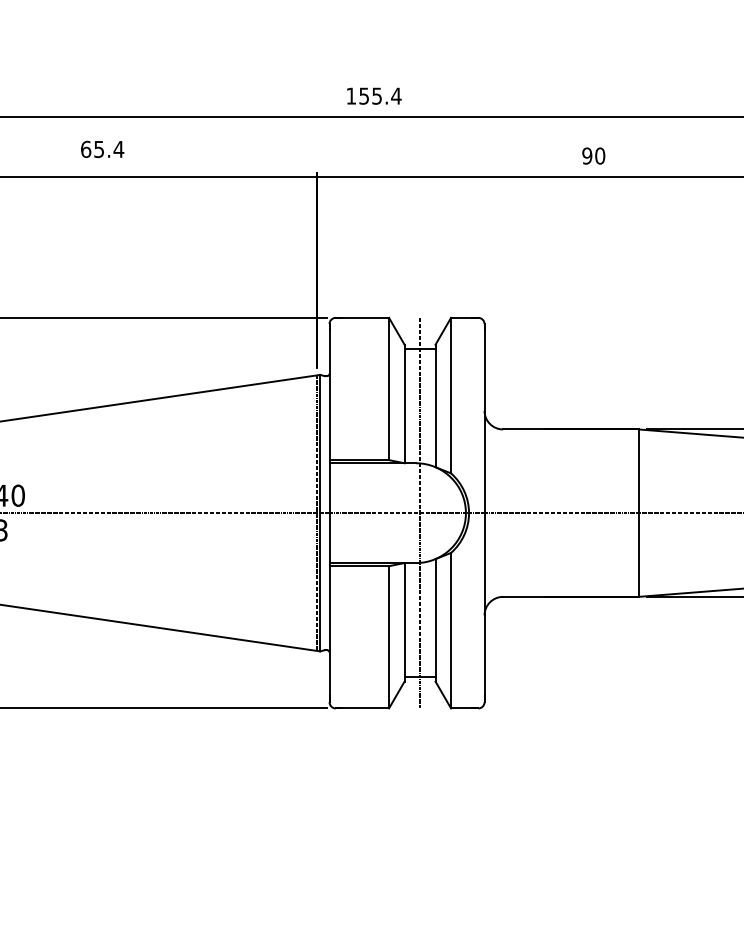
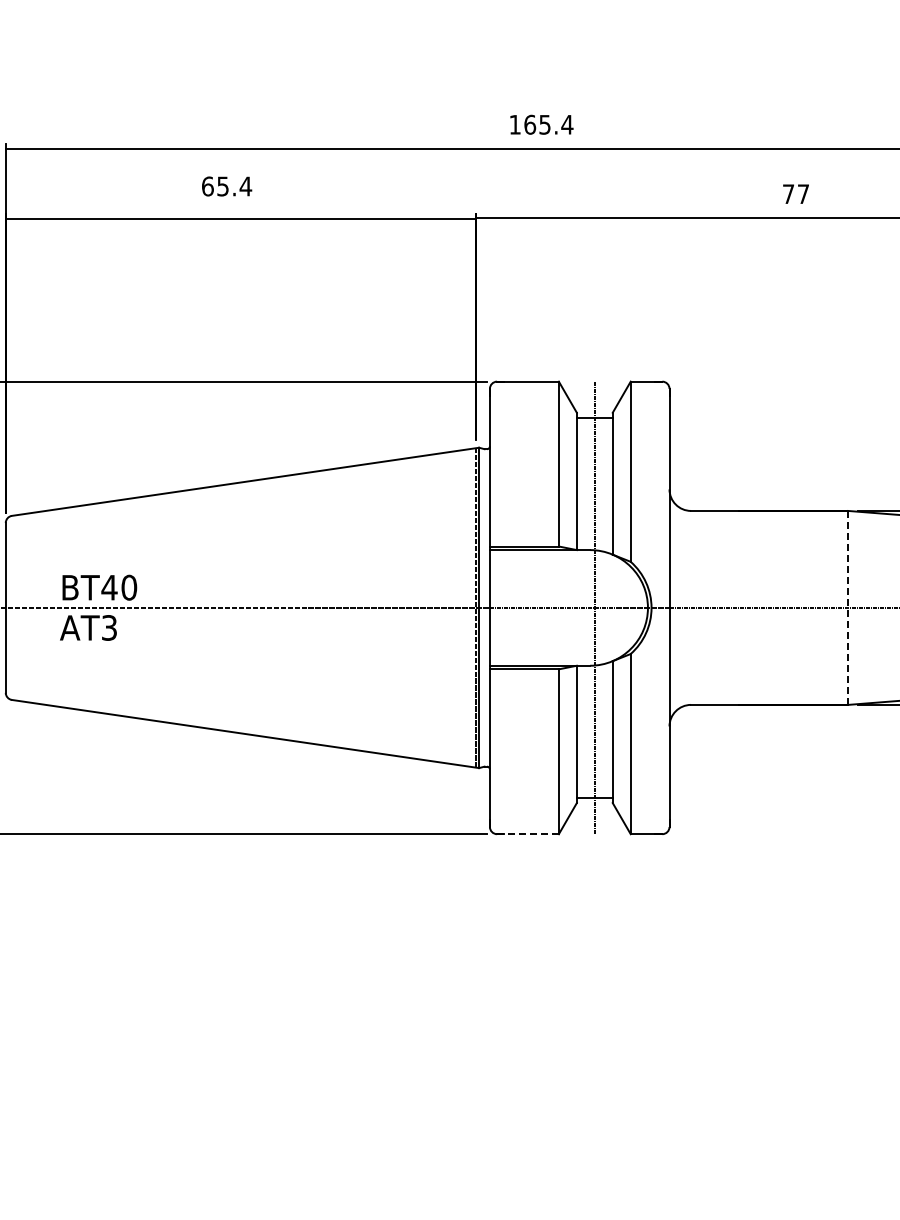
text: (364, 95) -> (530, 124), 155.4 -> 165.4
text: (593, 156) -> (795, 194), 90 -> 77
line: (639, 512) -> (848, 607), solid -> dashed
line: (362, 708) -> (528, 834), solid -> dashed

